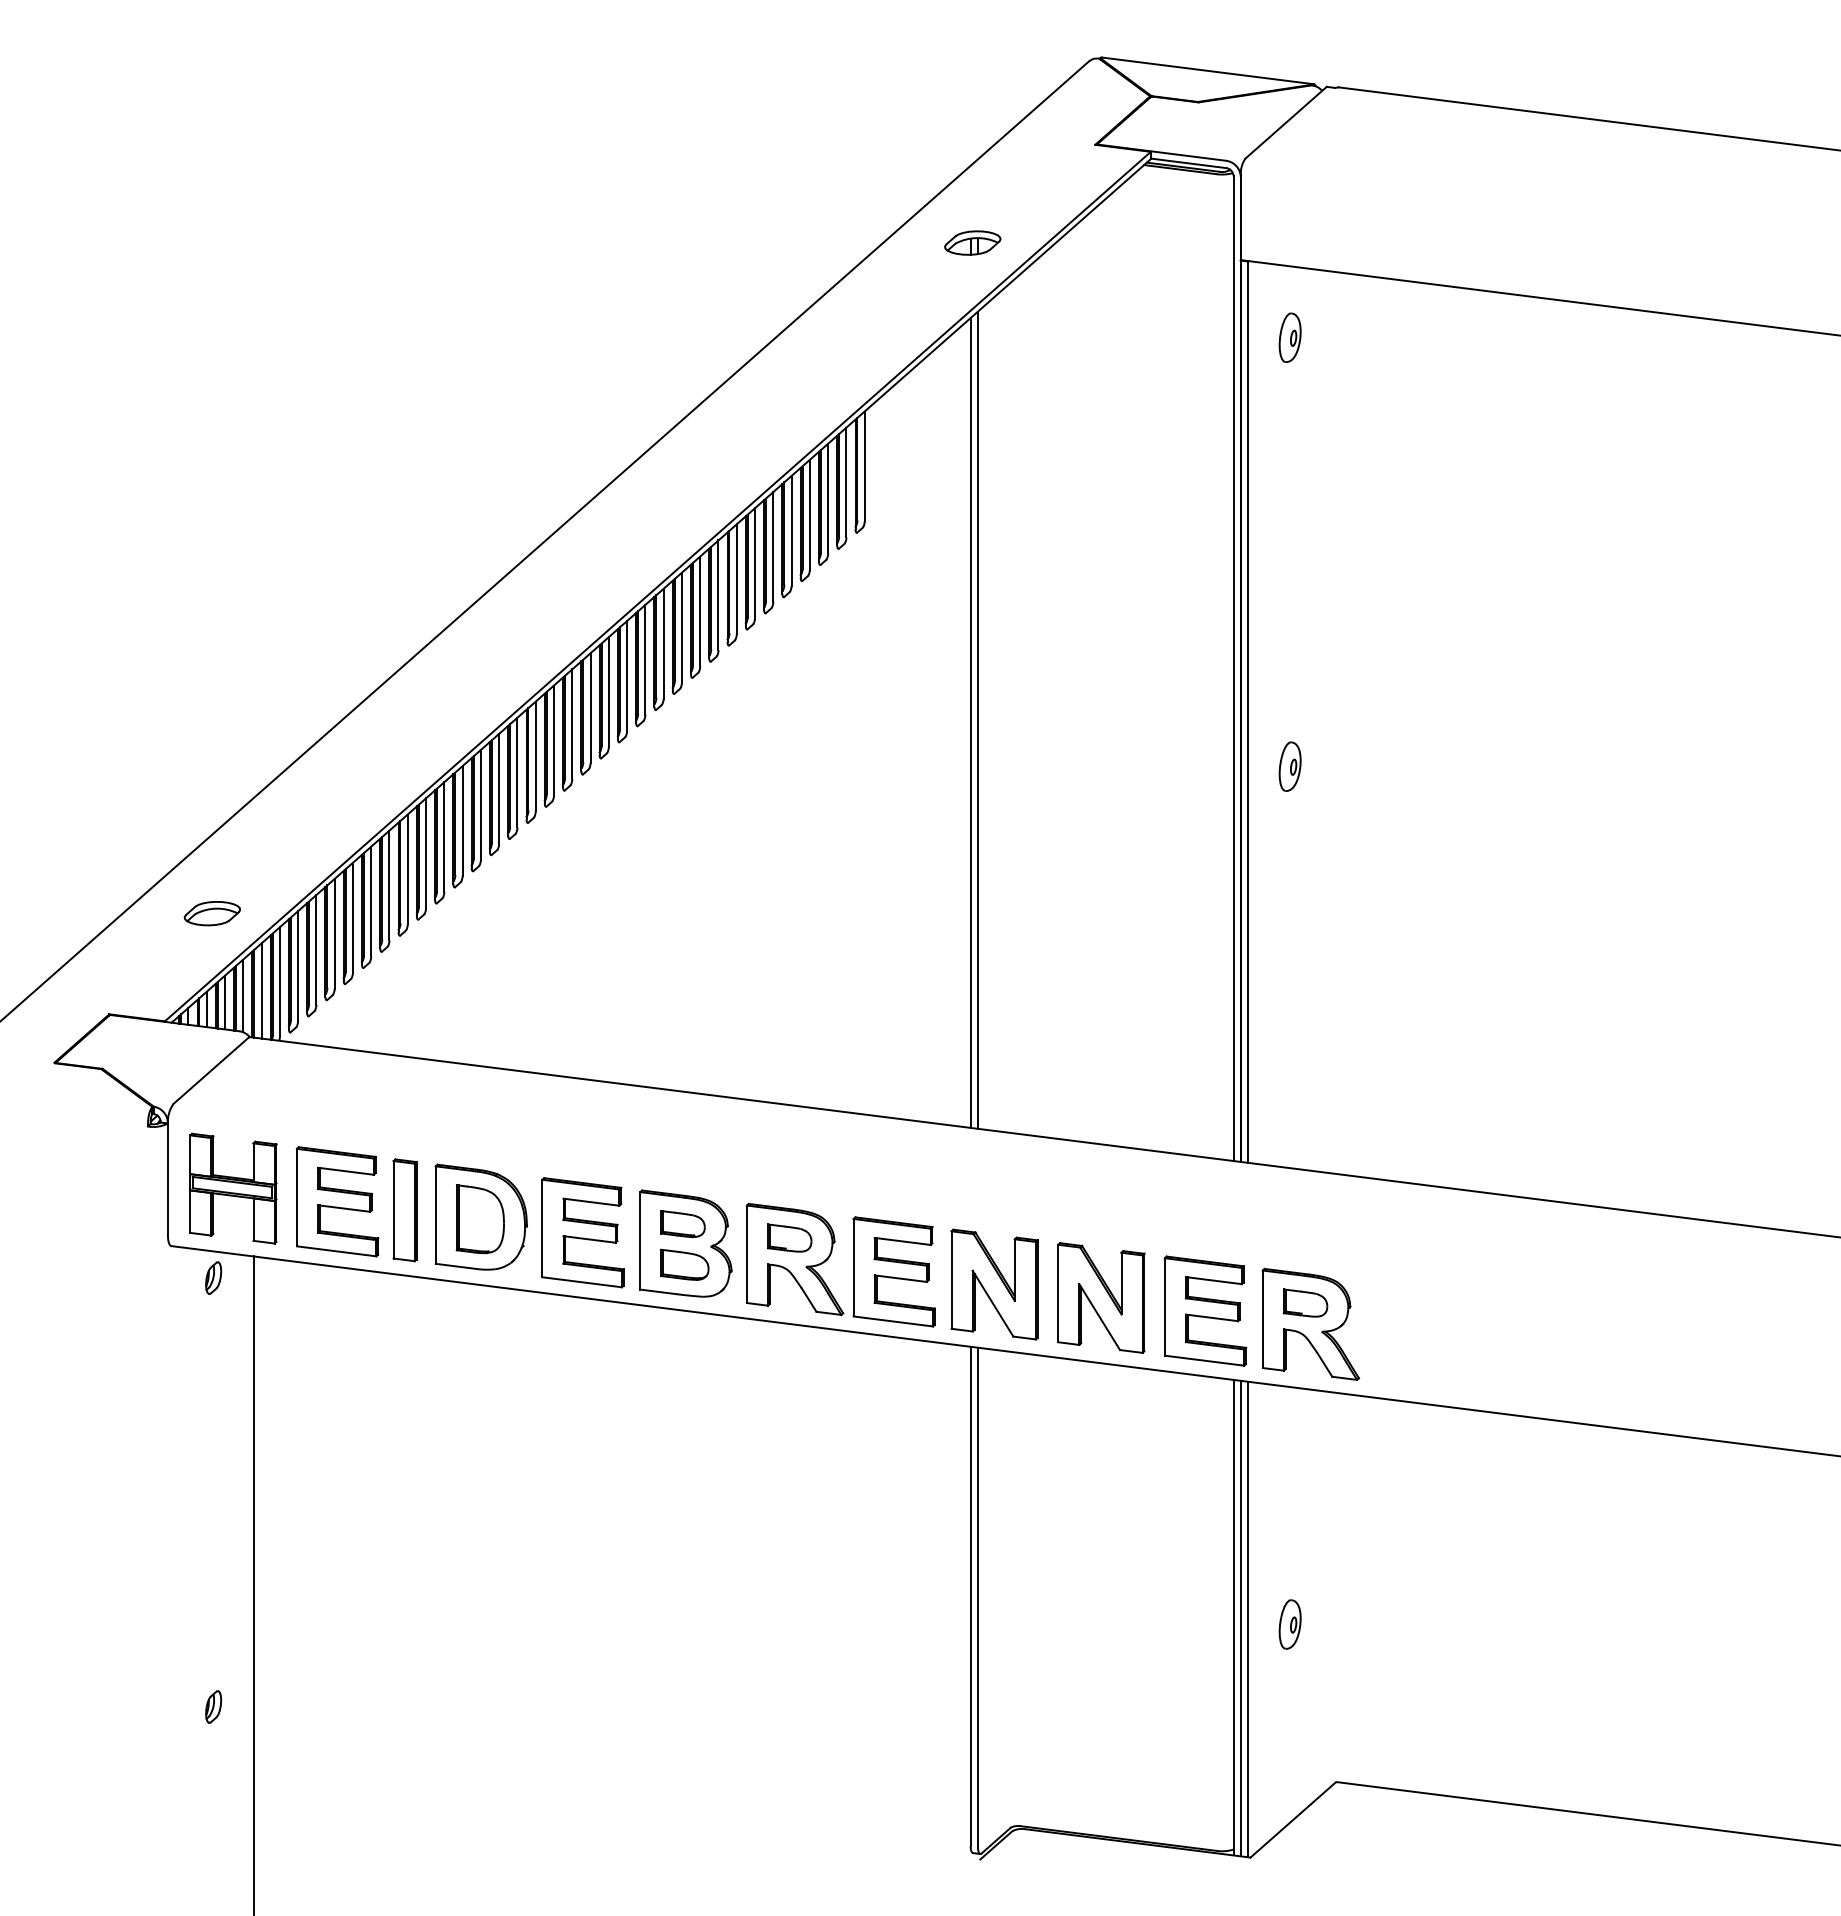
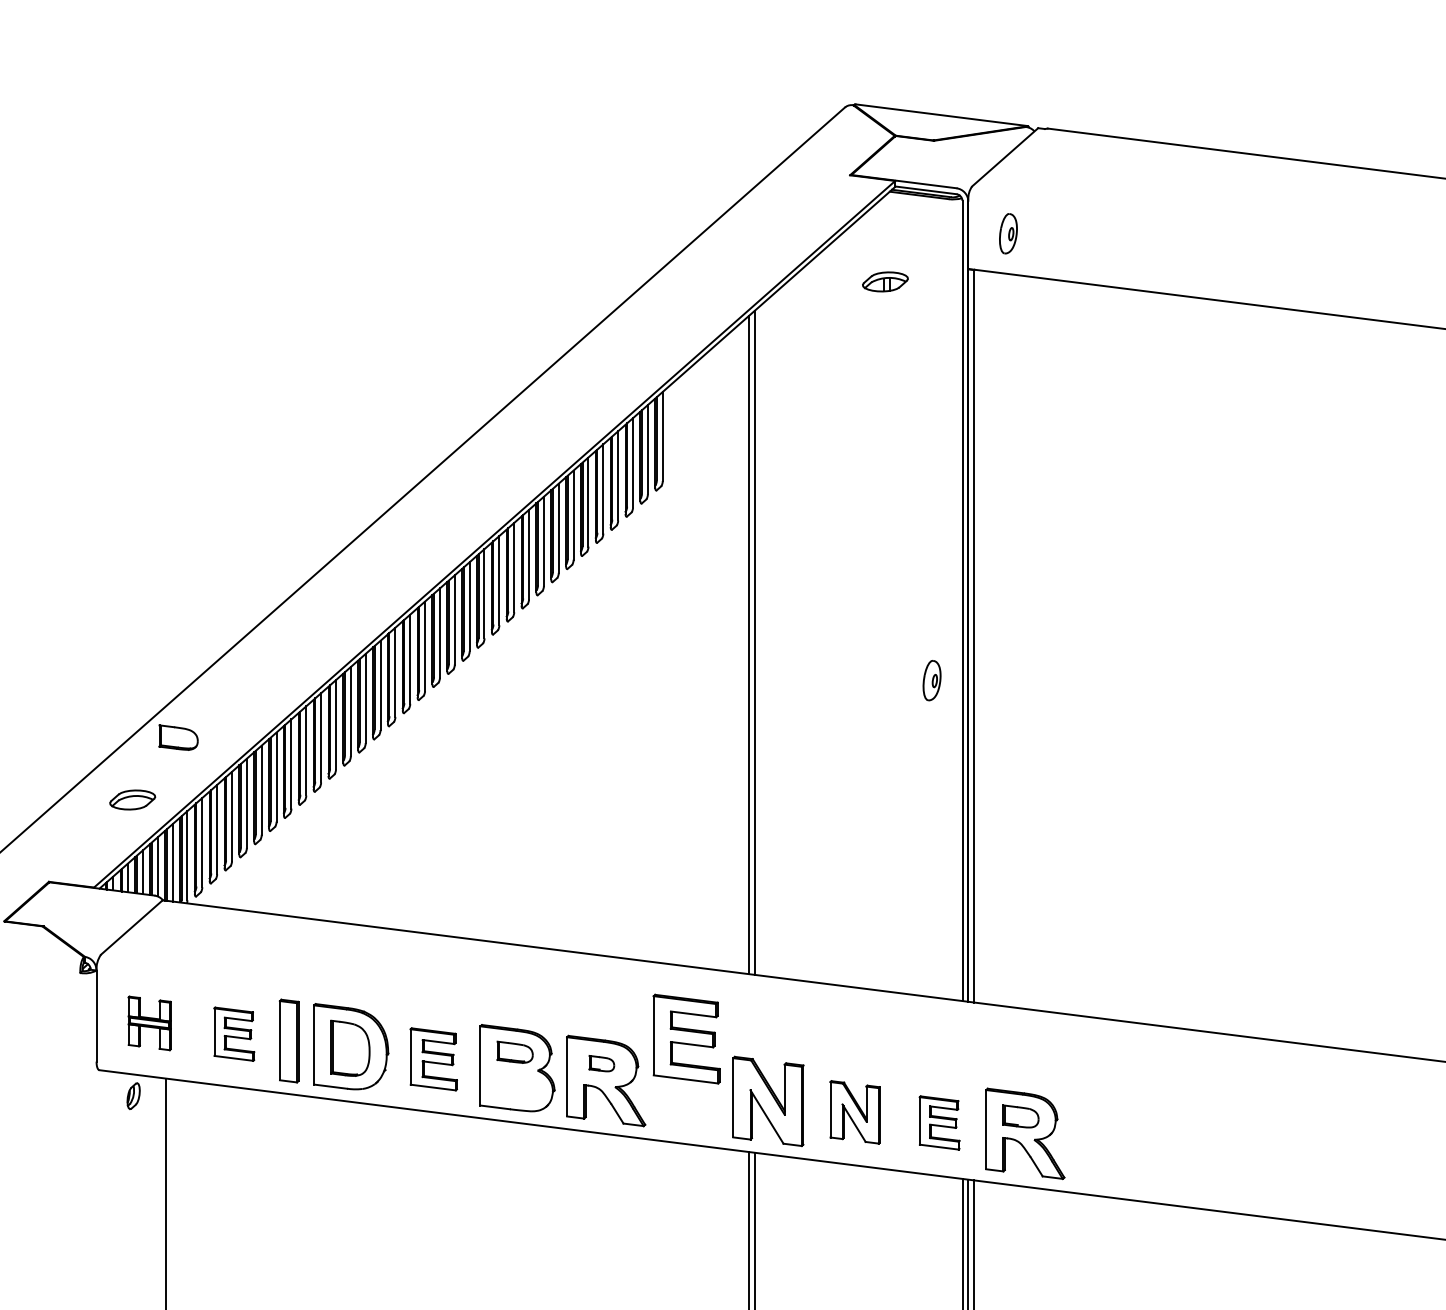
part: (972, 242) -> (885, 281), moved
part: (1289, 337) -> (1007, 233), moved
part: (1289, 766) -> (931, 680), moved
part: (233, 1188) -> (149, 1023), size x0.6
part: (337, 1201) -> (234, 1033), size x0.6
part: (582, 1232) -> (433, 1059), size x0.7
part: (789, 1237) -> (601, 1063), size x0.7
part: (684, 1264) -> (178, 737), moved
part: (893, 1271) -> (686, 1038), moved
part: (1101, 1297) -> (855, 1111), size x0.7
part: (1205, 1310) -> (939, 1122), size x0.6

